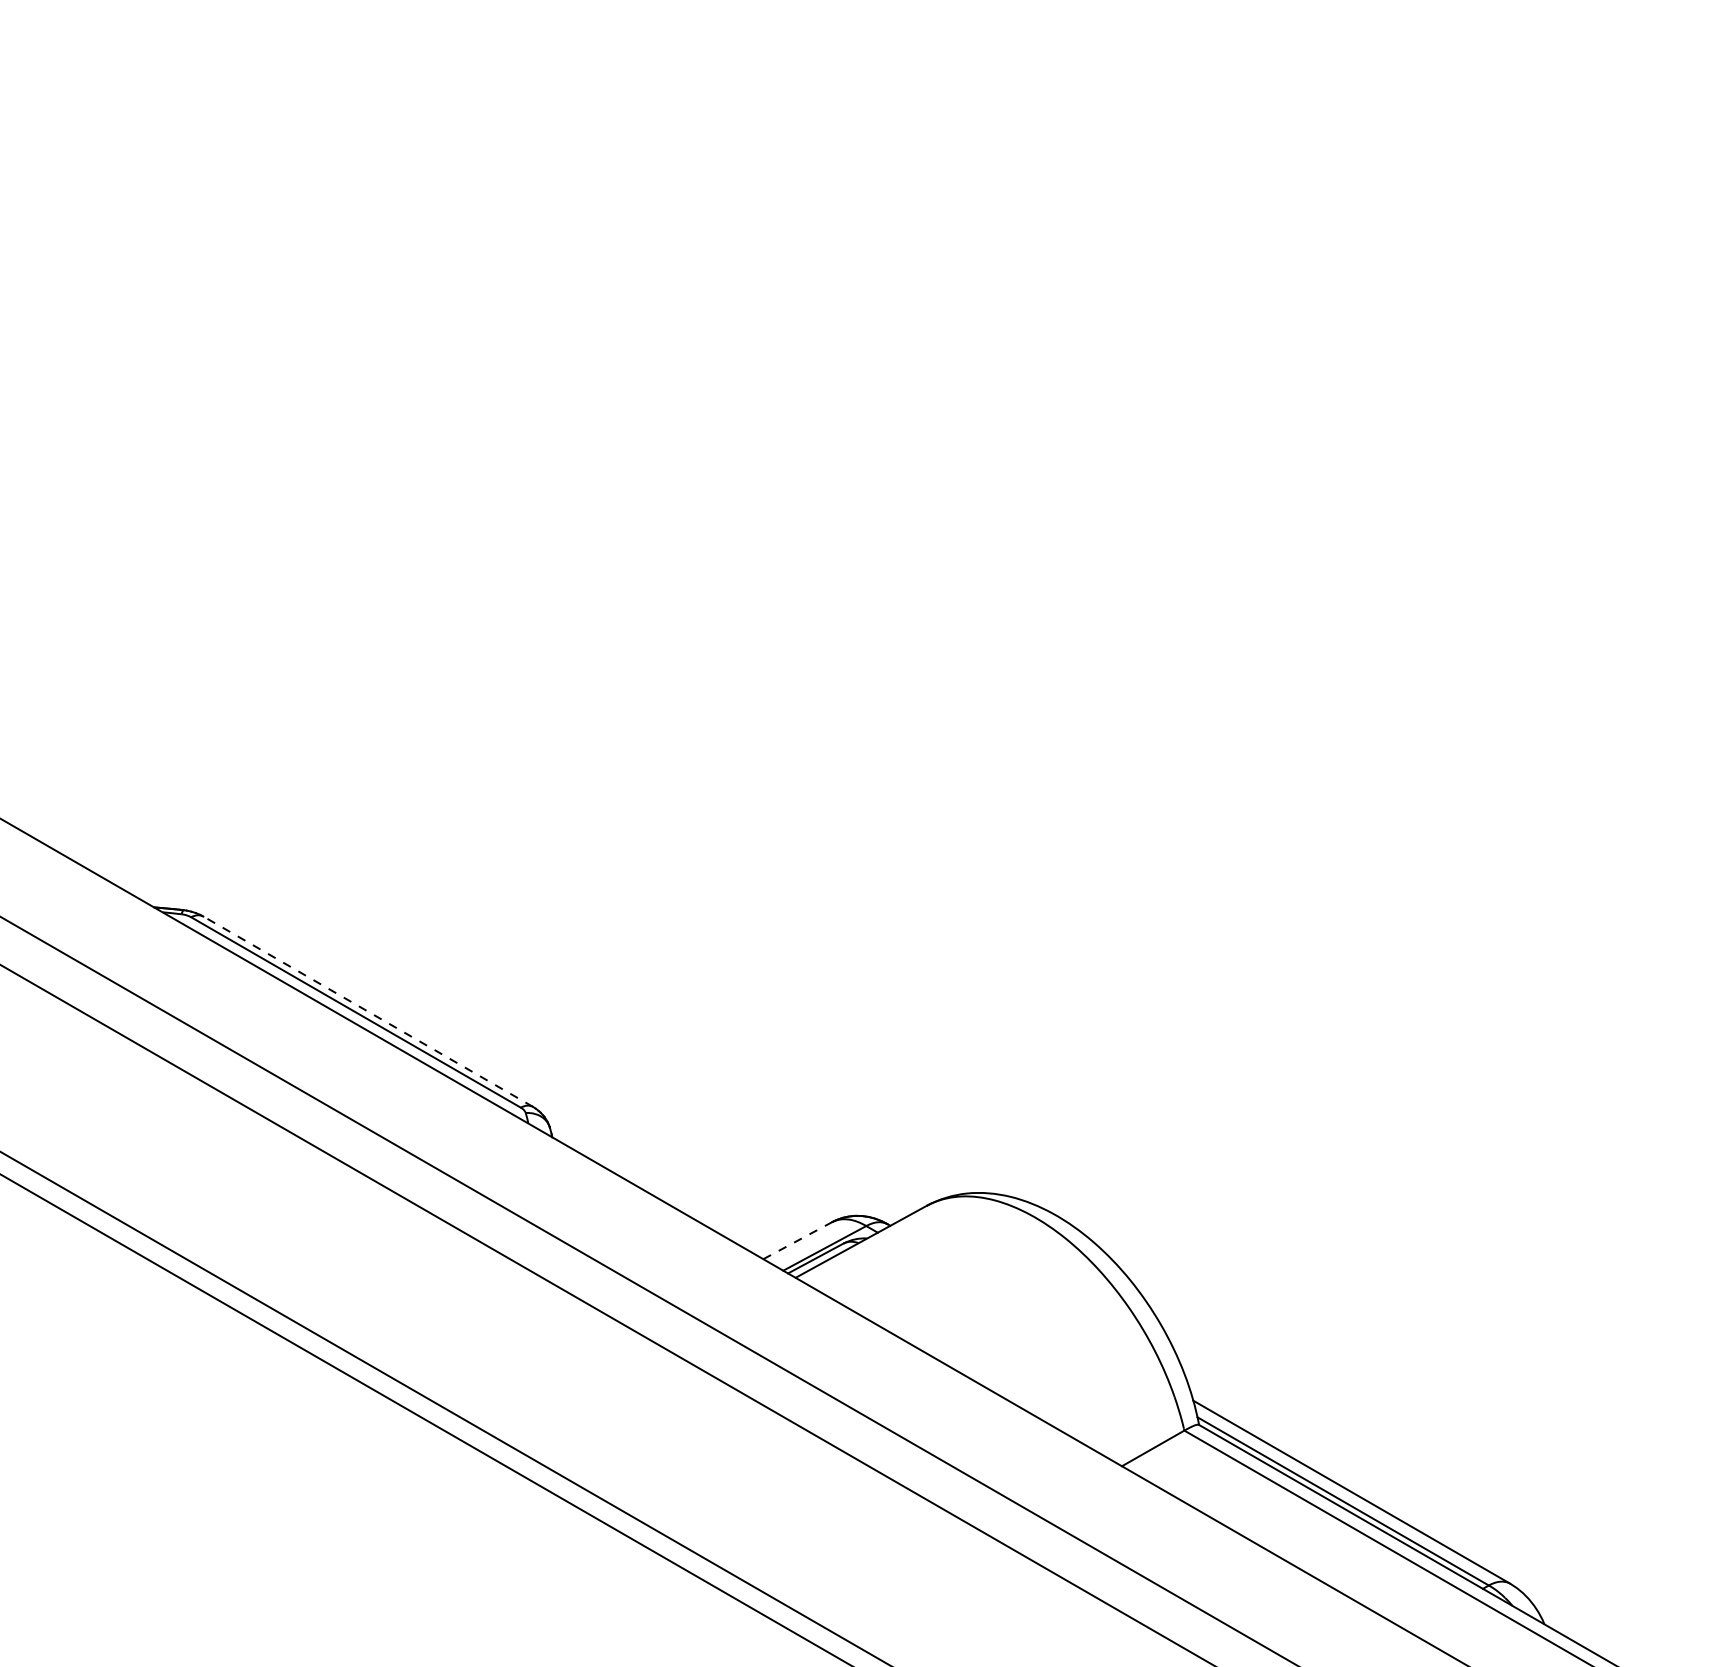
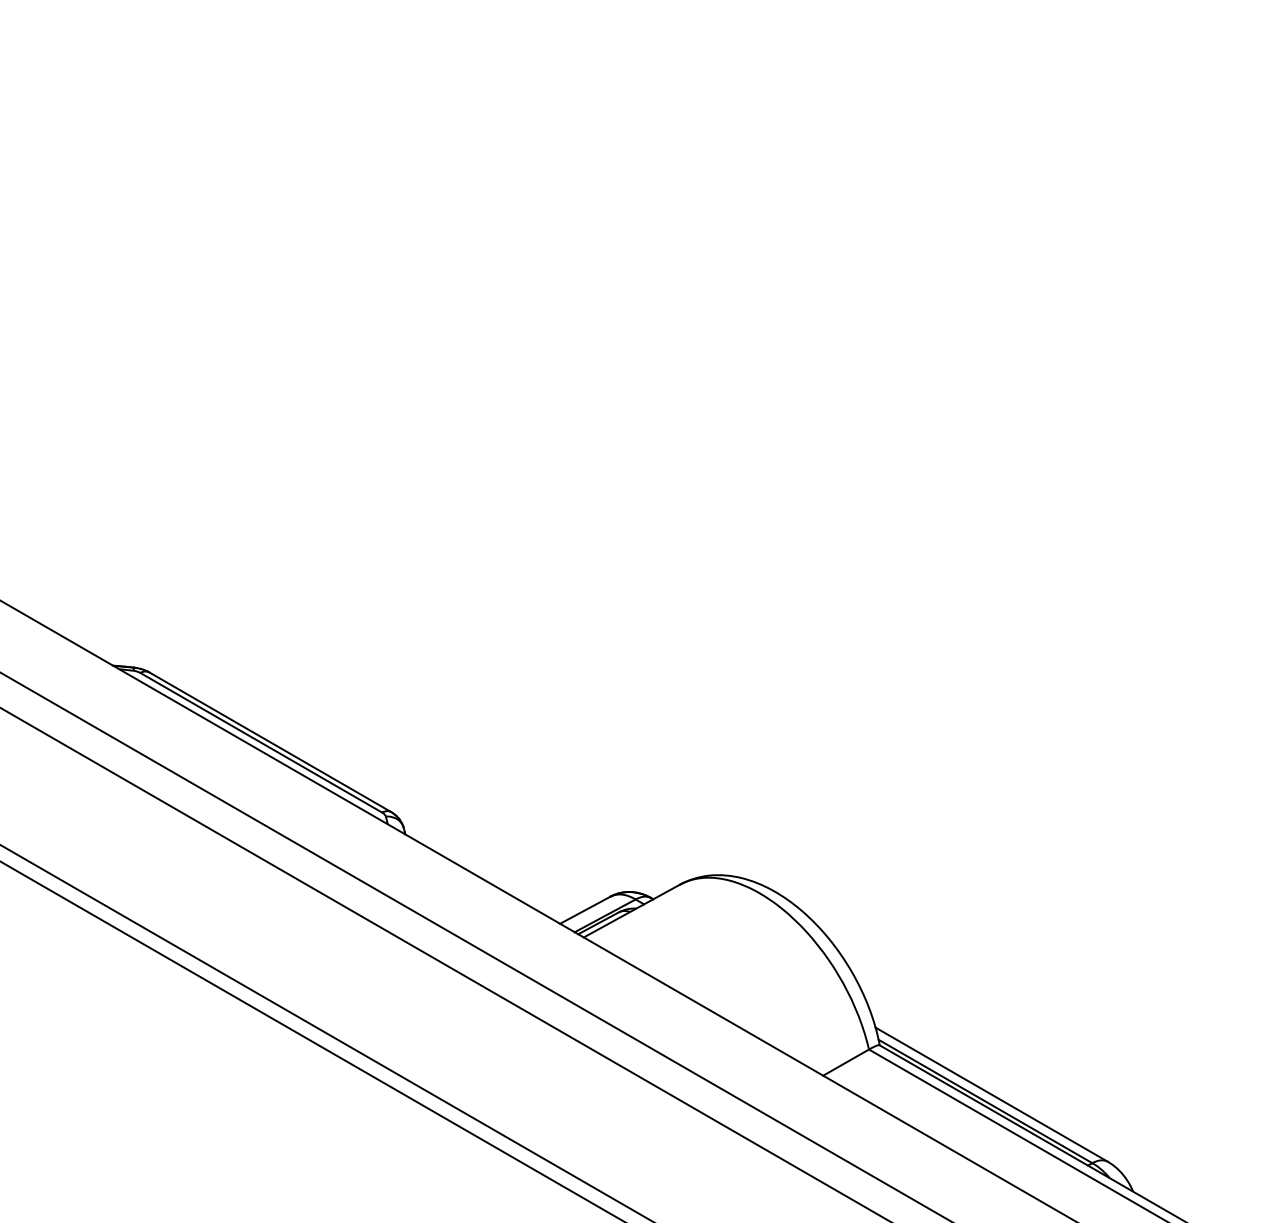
line: (367, 1011) -> (269, 742), dashed -> solid
line: (798, 1240) -> (585, 910), dashed -> solid

